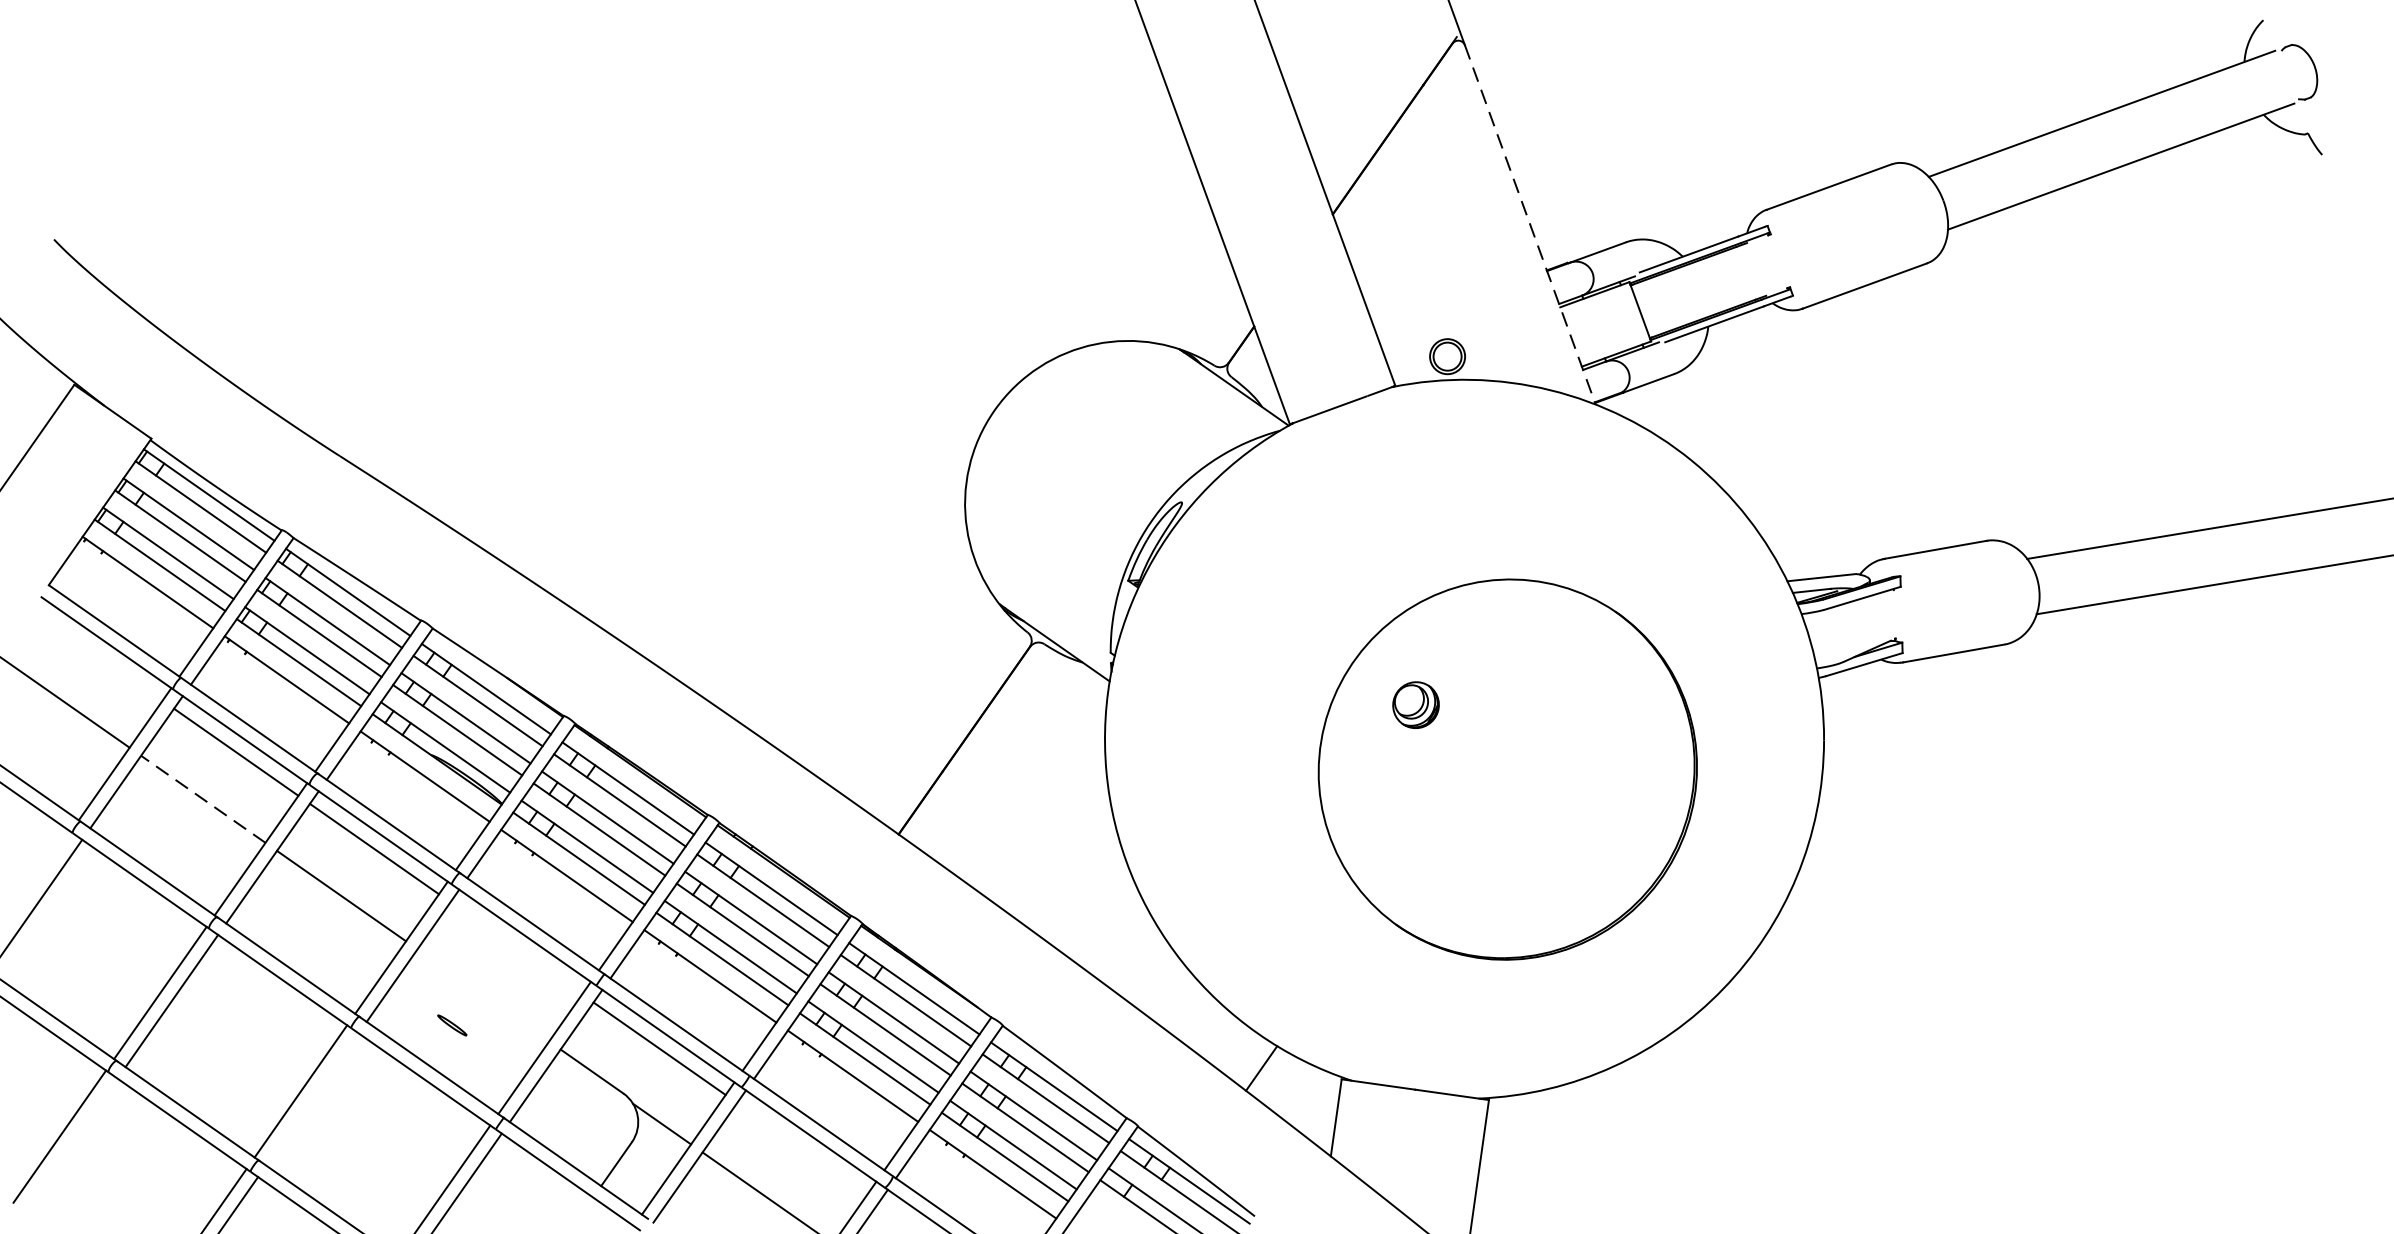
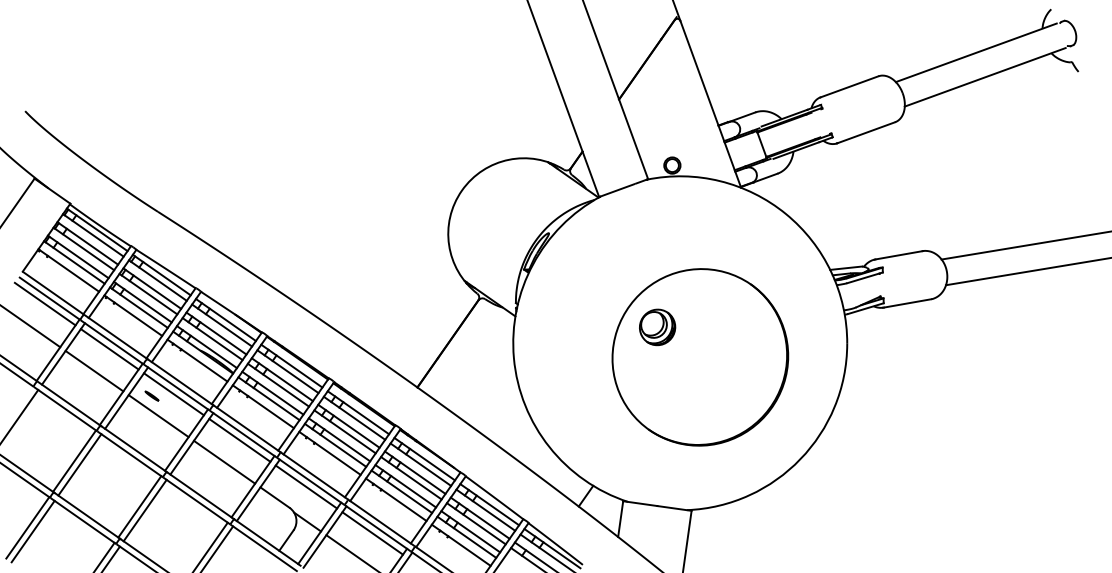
line: (1529, 225) -> (710, 104), dashed -> solid
line: (95, 653) -> (44, 303), added
part: (1415, 705) -> (657, 327), size x1.67
line: (203, 797) -> (94, 370), dashed -> solid
line: (515, 948) -> (239, 440), added
line: (483, 993) -> (224, 461), added
part: (450, 1023) -> (151, 395), moved
line: (310, 1099) -> (144, 510), added
line: (69, 1144) -> (32, 531), added
line: (801, 1148) -> (372, 533), added

